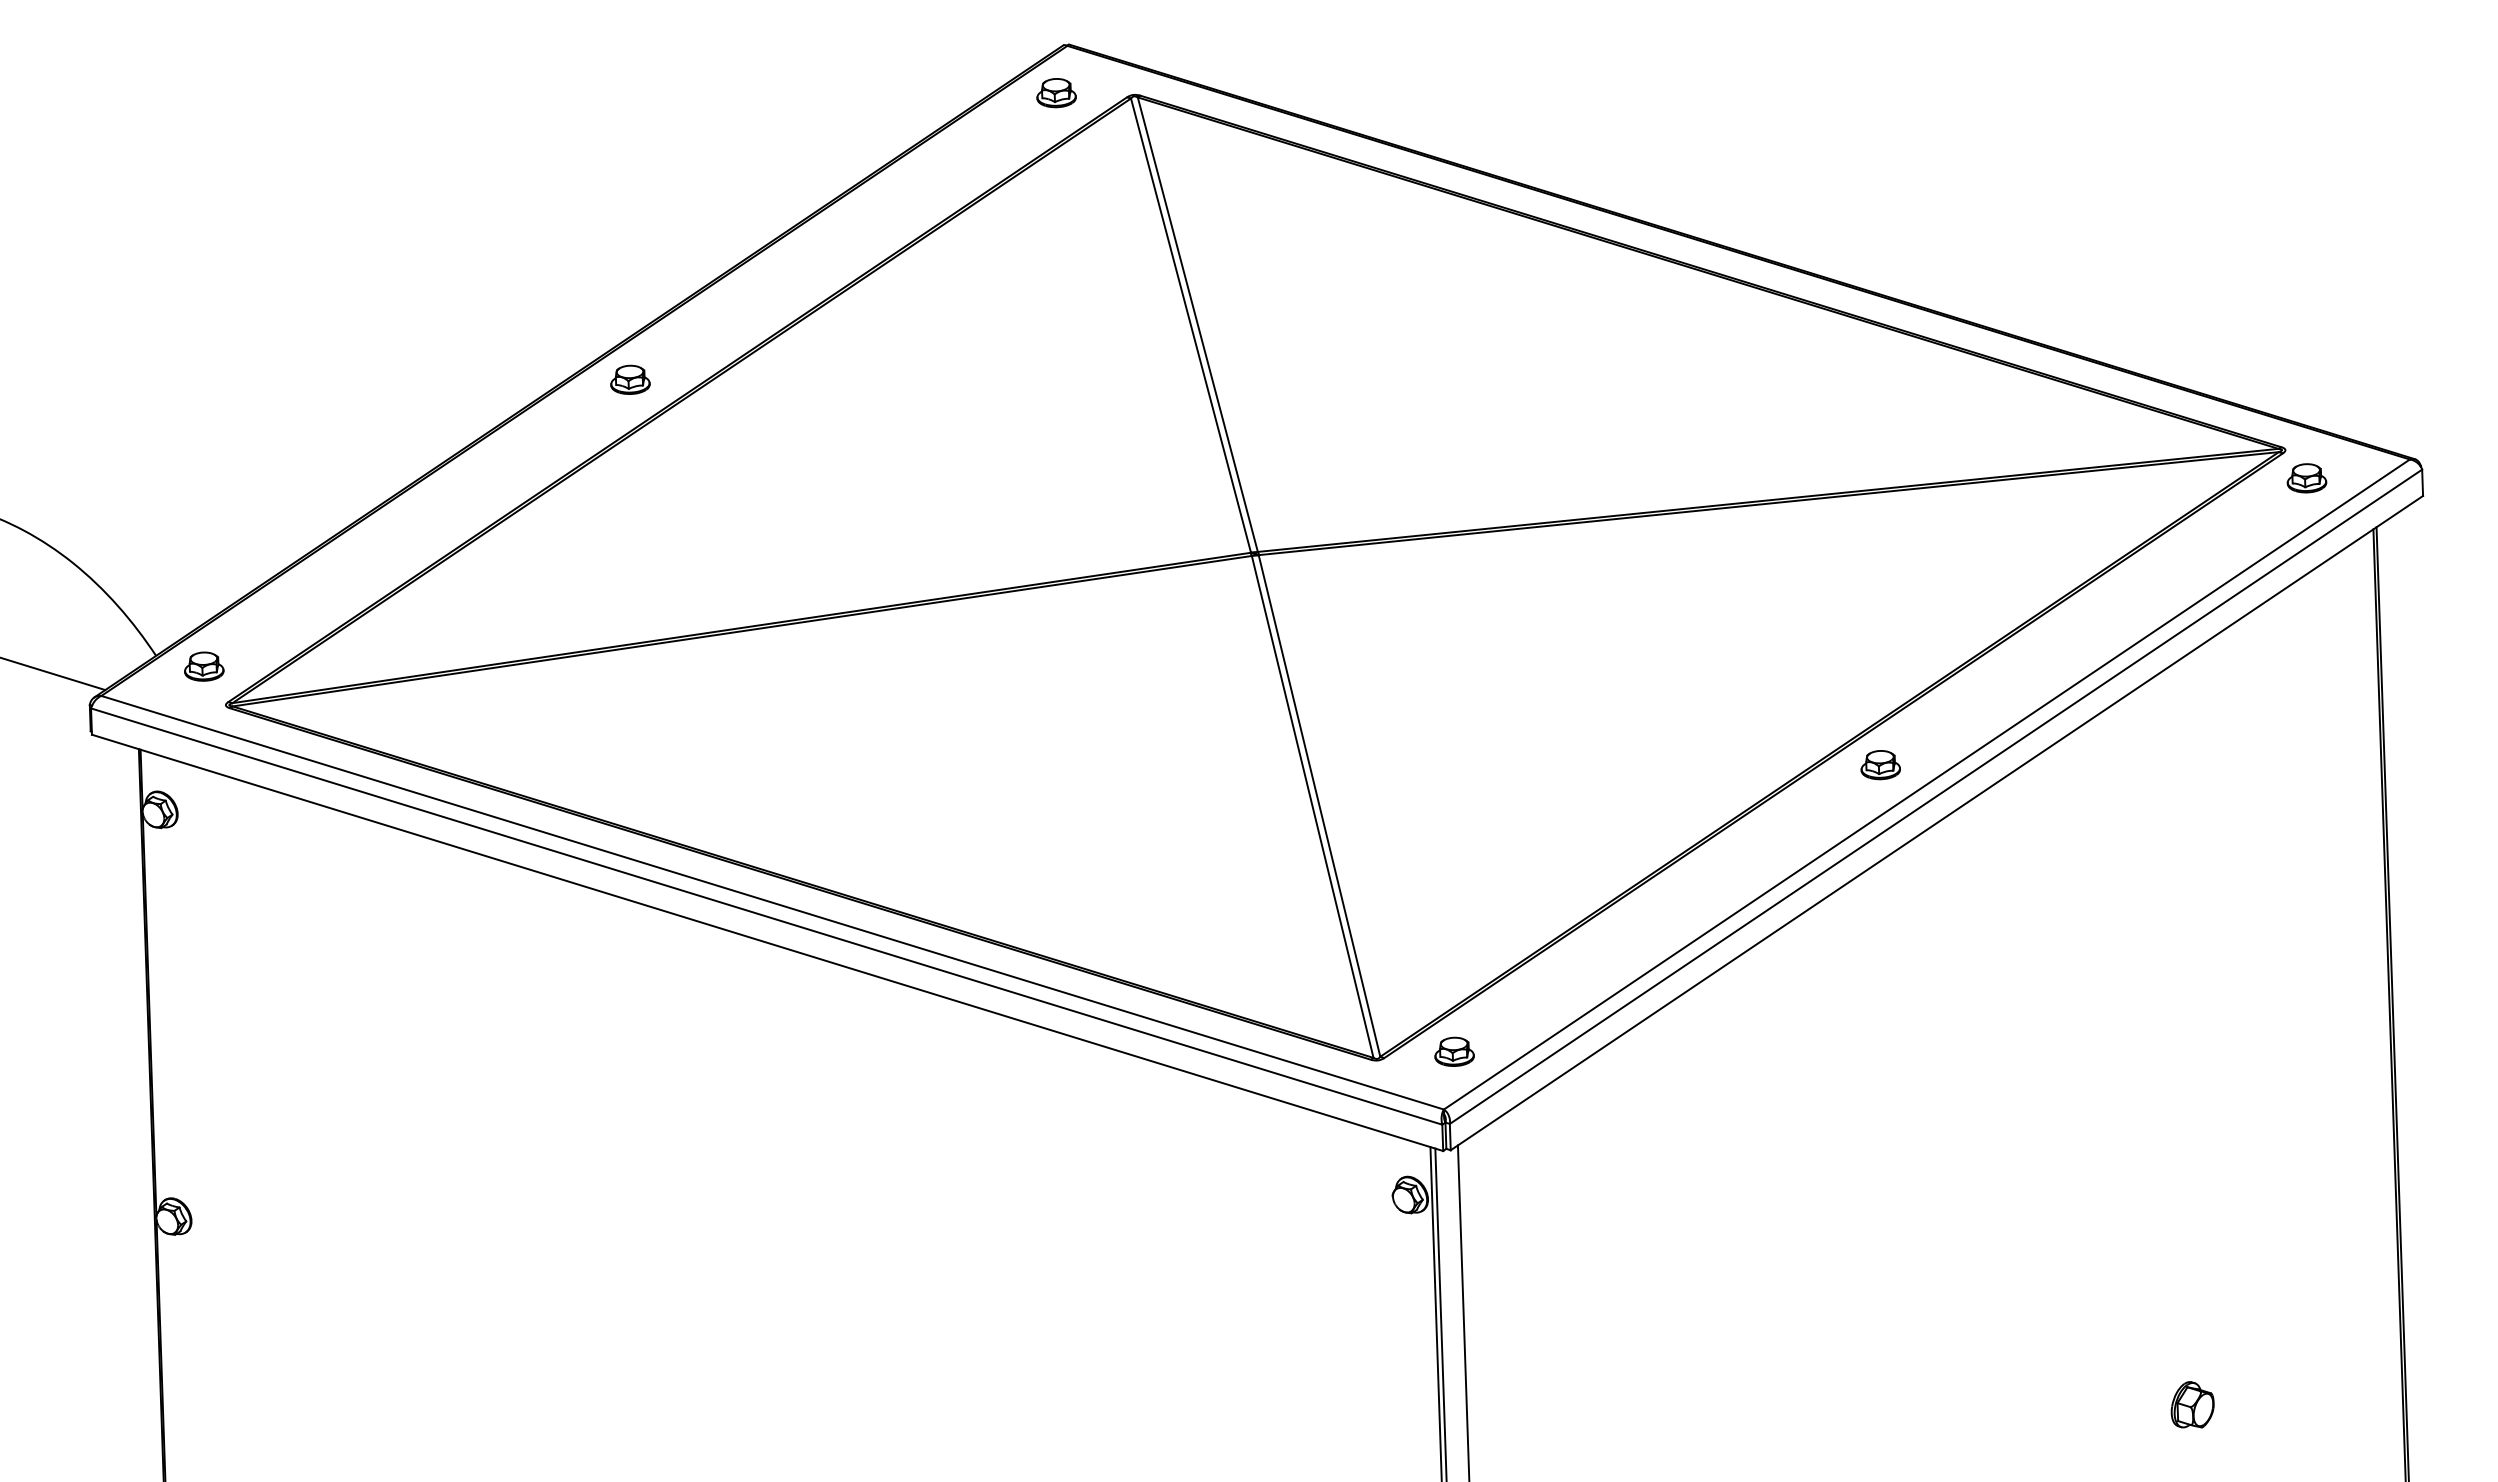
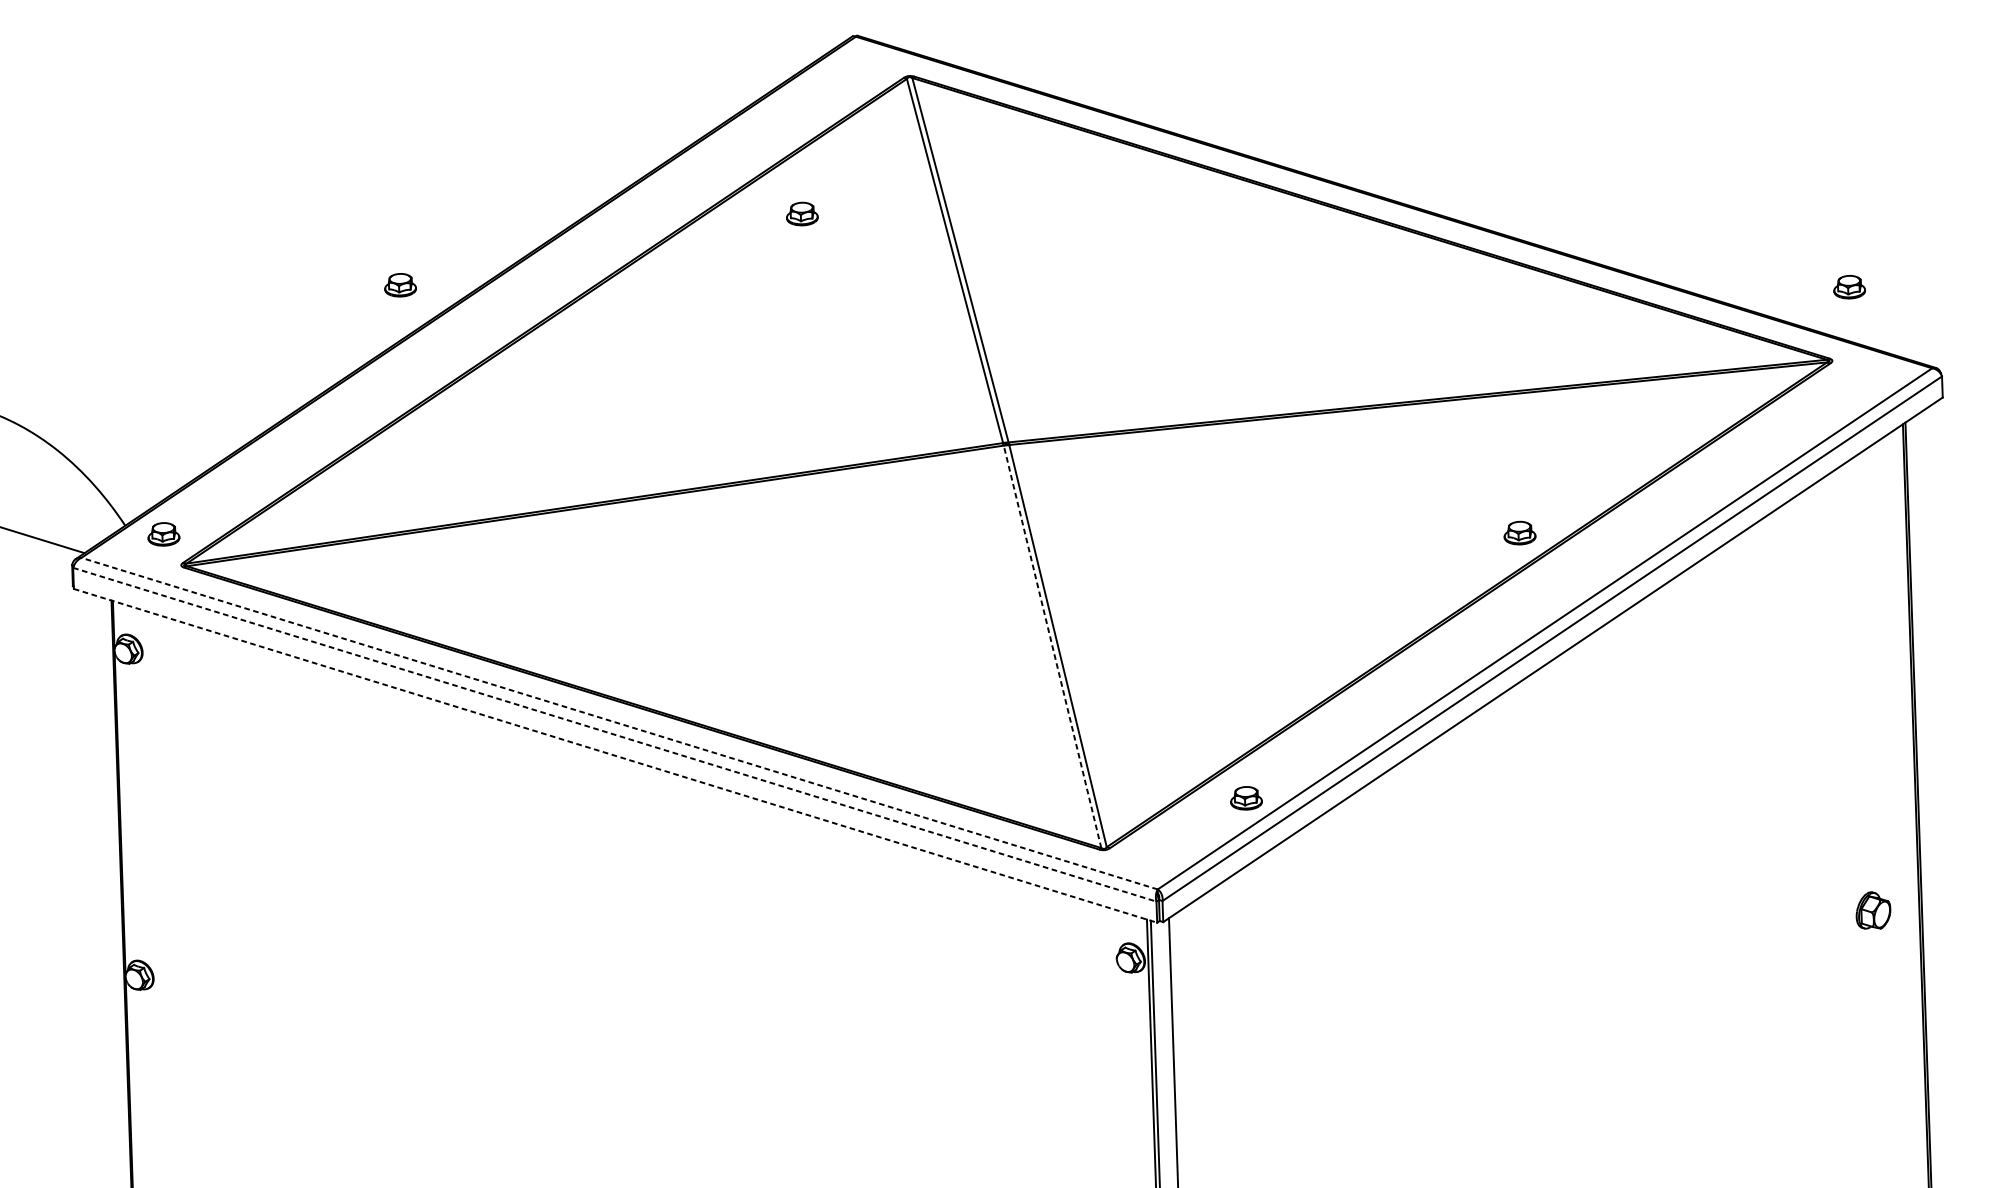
part: (1056, 93) -> (802, 214), moved
part: (630, 379) -> (400, 284), moved
part: (2306, 478) -> (1849, 287), moved
part: (1880, 765) -> (1519, 533), moved
line: (1312, 806) -> (1052, 646), solid -> dashed
line: (772, 902) -> (619, 723), solid -> dashed
line: (766, 916) -> (614, 734), solid -> dashed
line: (767, 942) -> (615, 755), solid -> dashed
part: (1454, 1051) -> (1246, 798), moved
part: (2192, 1404) -> (1873, 910), moved

